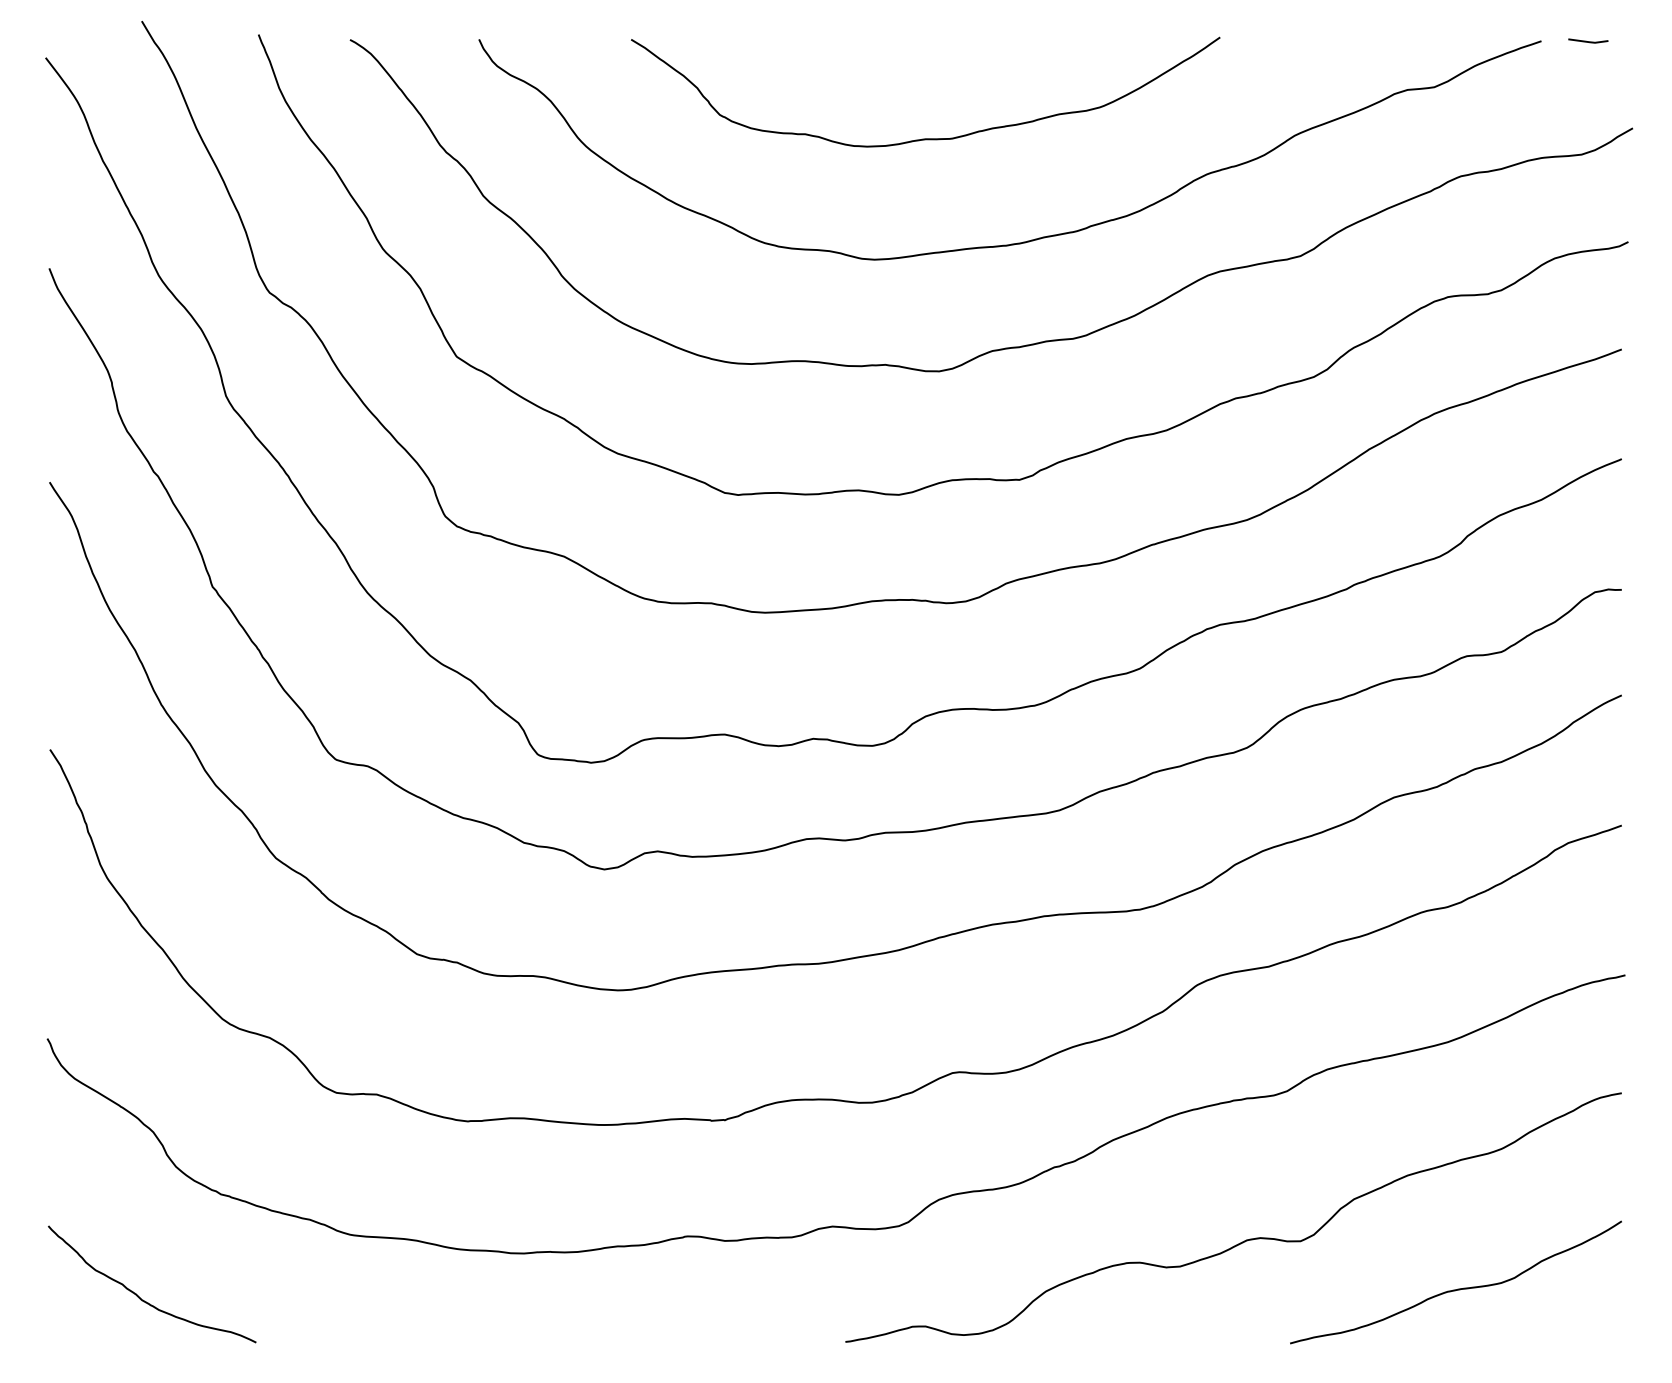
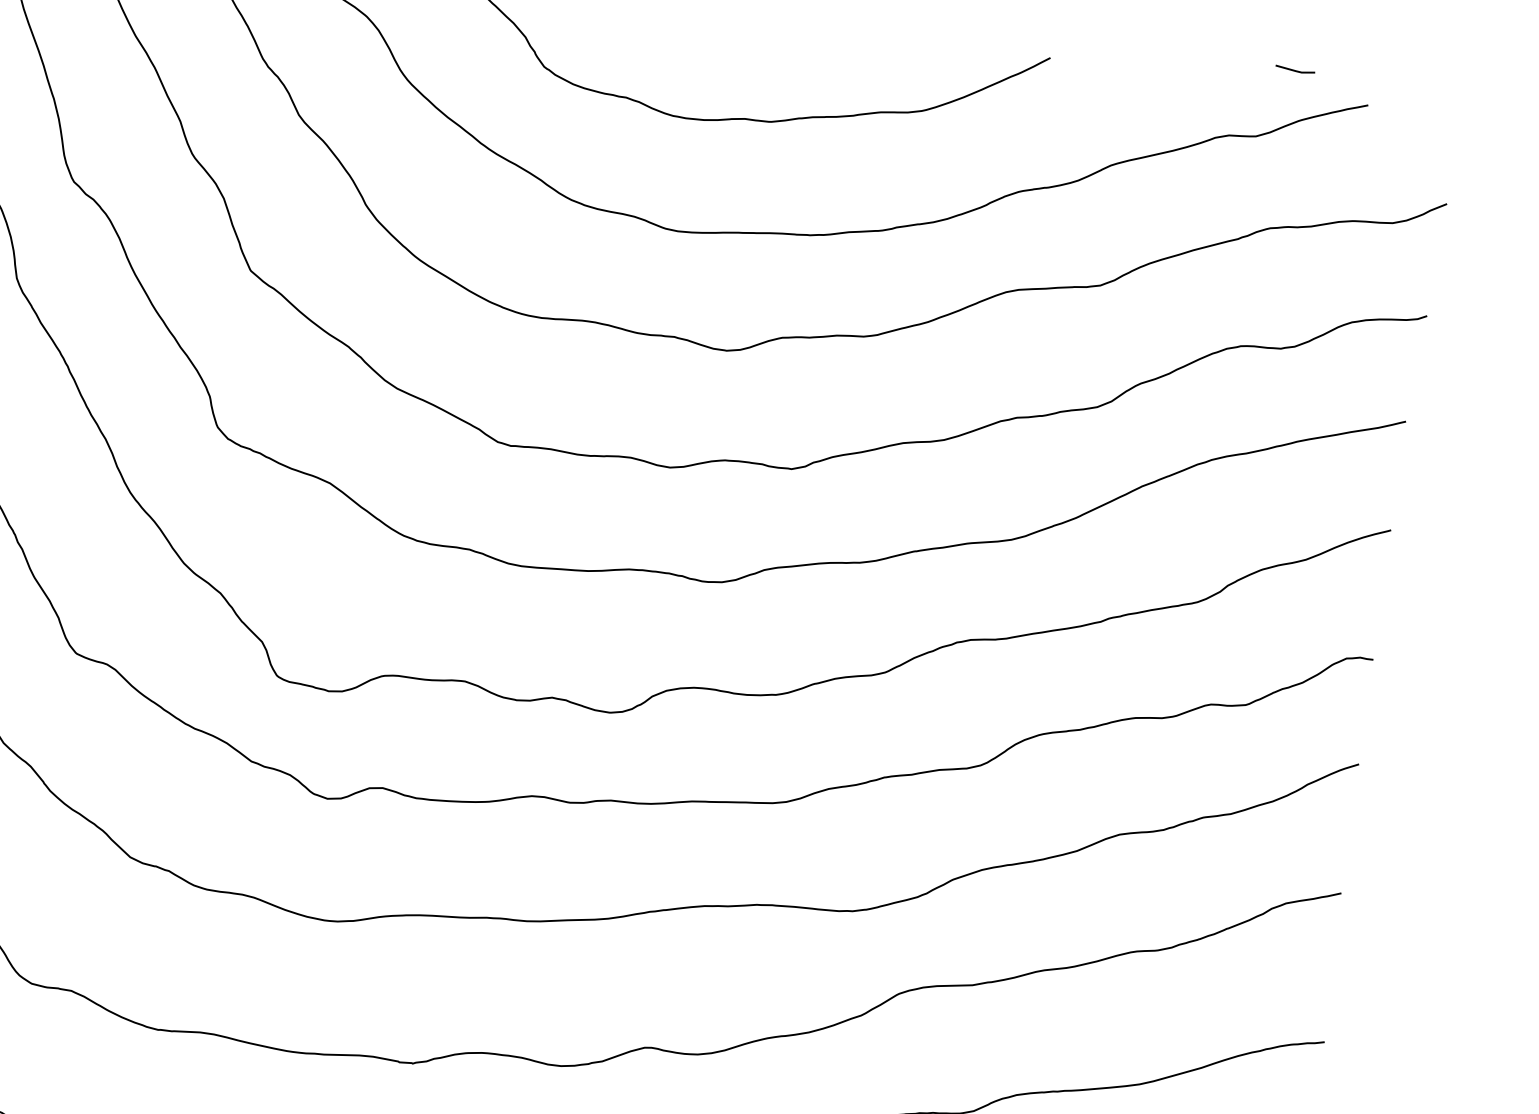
line: (1588, 41) -> (1295, 70), moved

